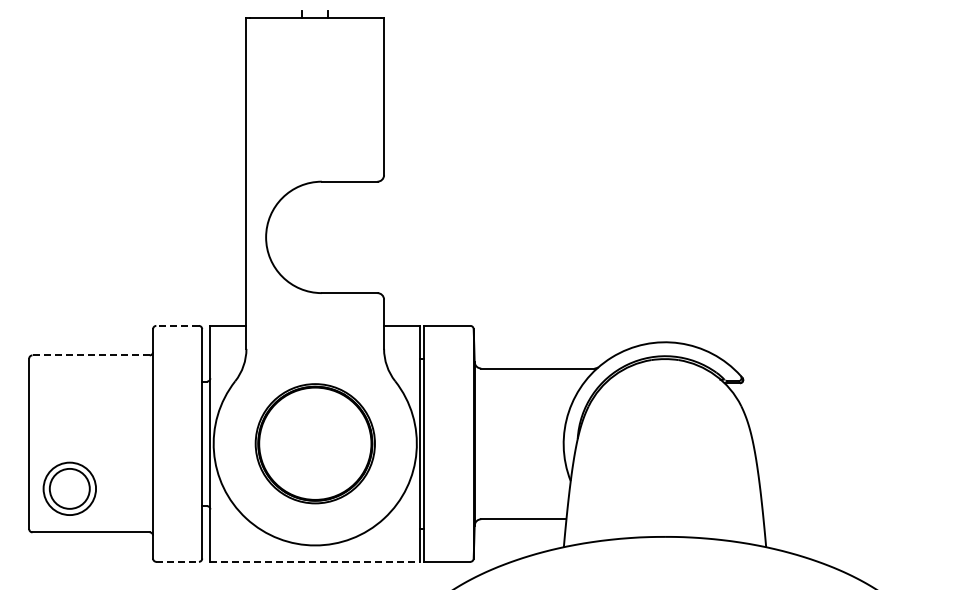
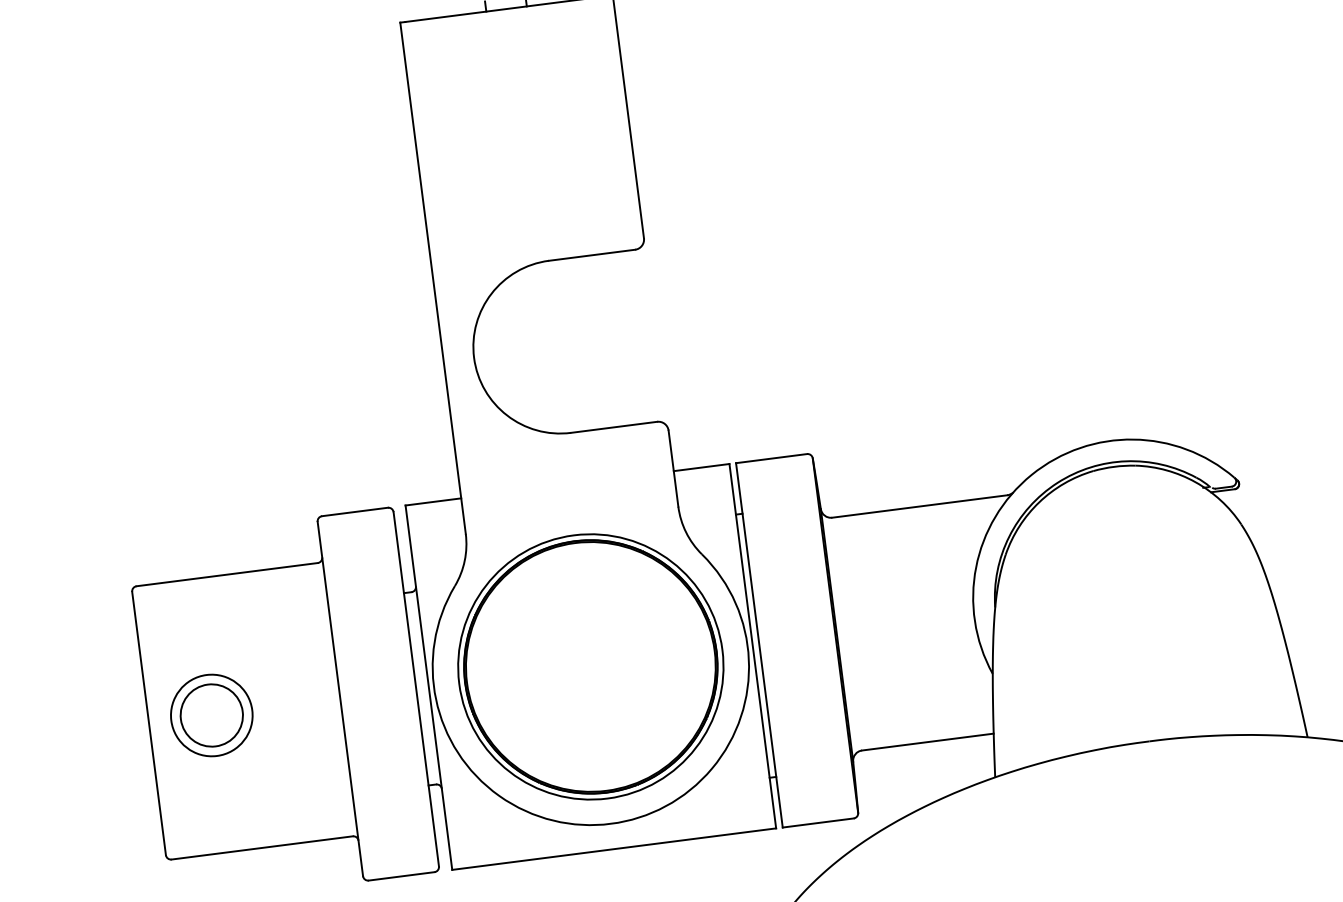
line: (177, 325) -> (354, 511), dashed -> solid
line: (91, 355) -> (227, 574), dashed -> solid
part: (315, 443) -> (591, 666), size x1.43
part: (69, 488) -> (211, 714), moved
line: (178, 561) -> (402, 875), dashed -> solid
line: (315, 561) -> (614, 848), dashed -> solid

